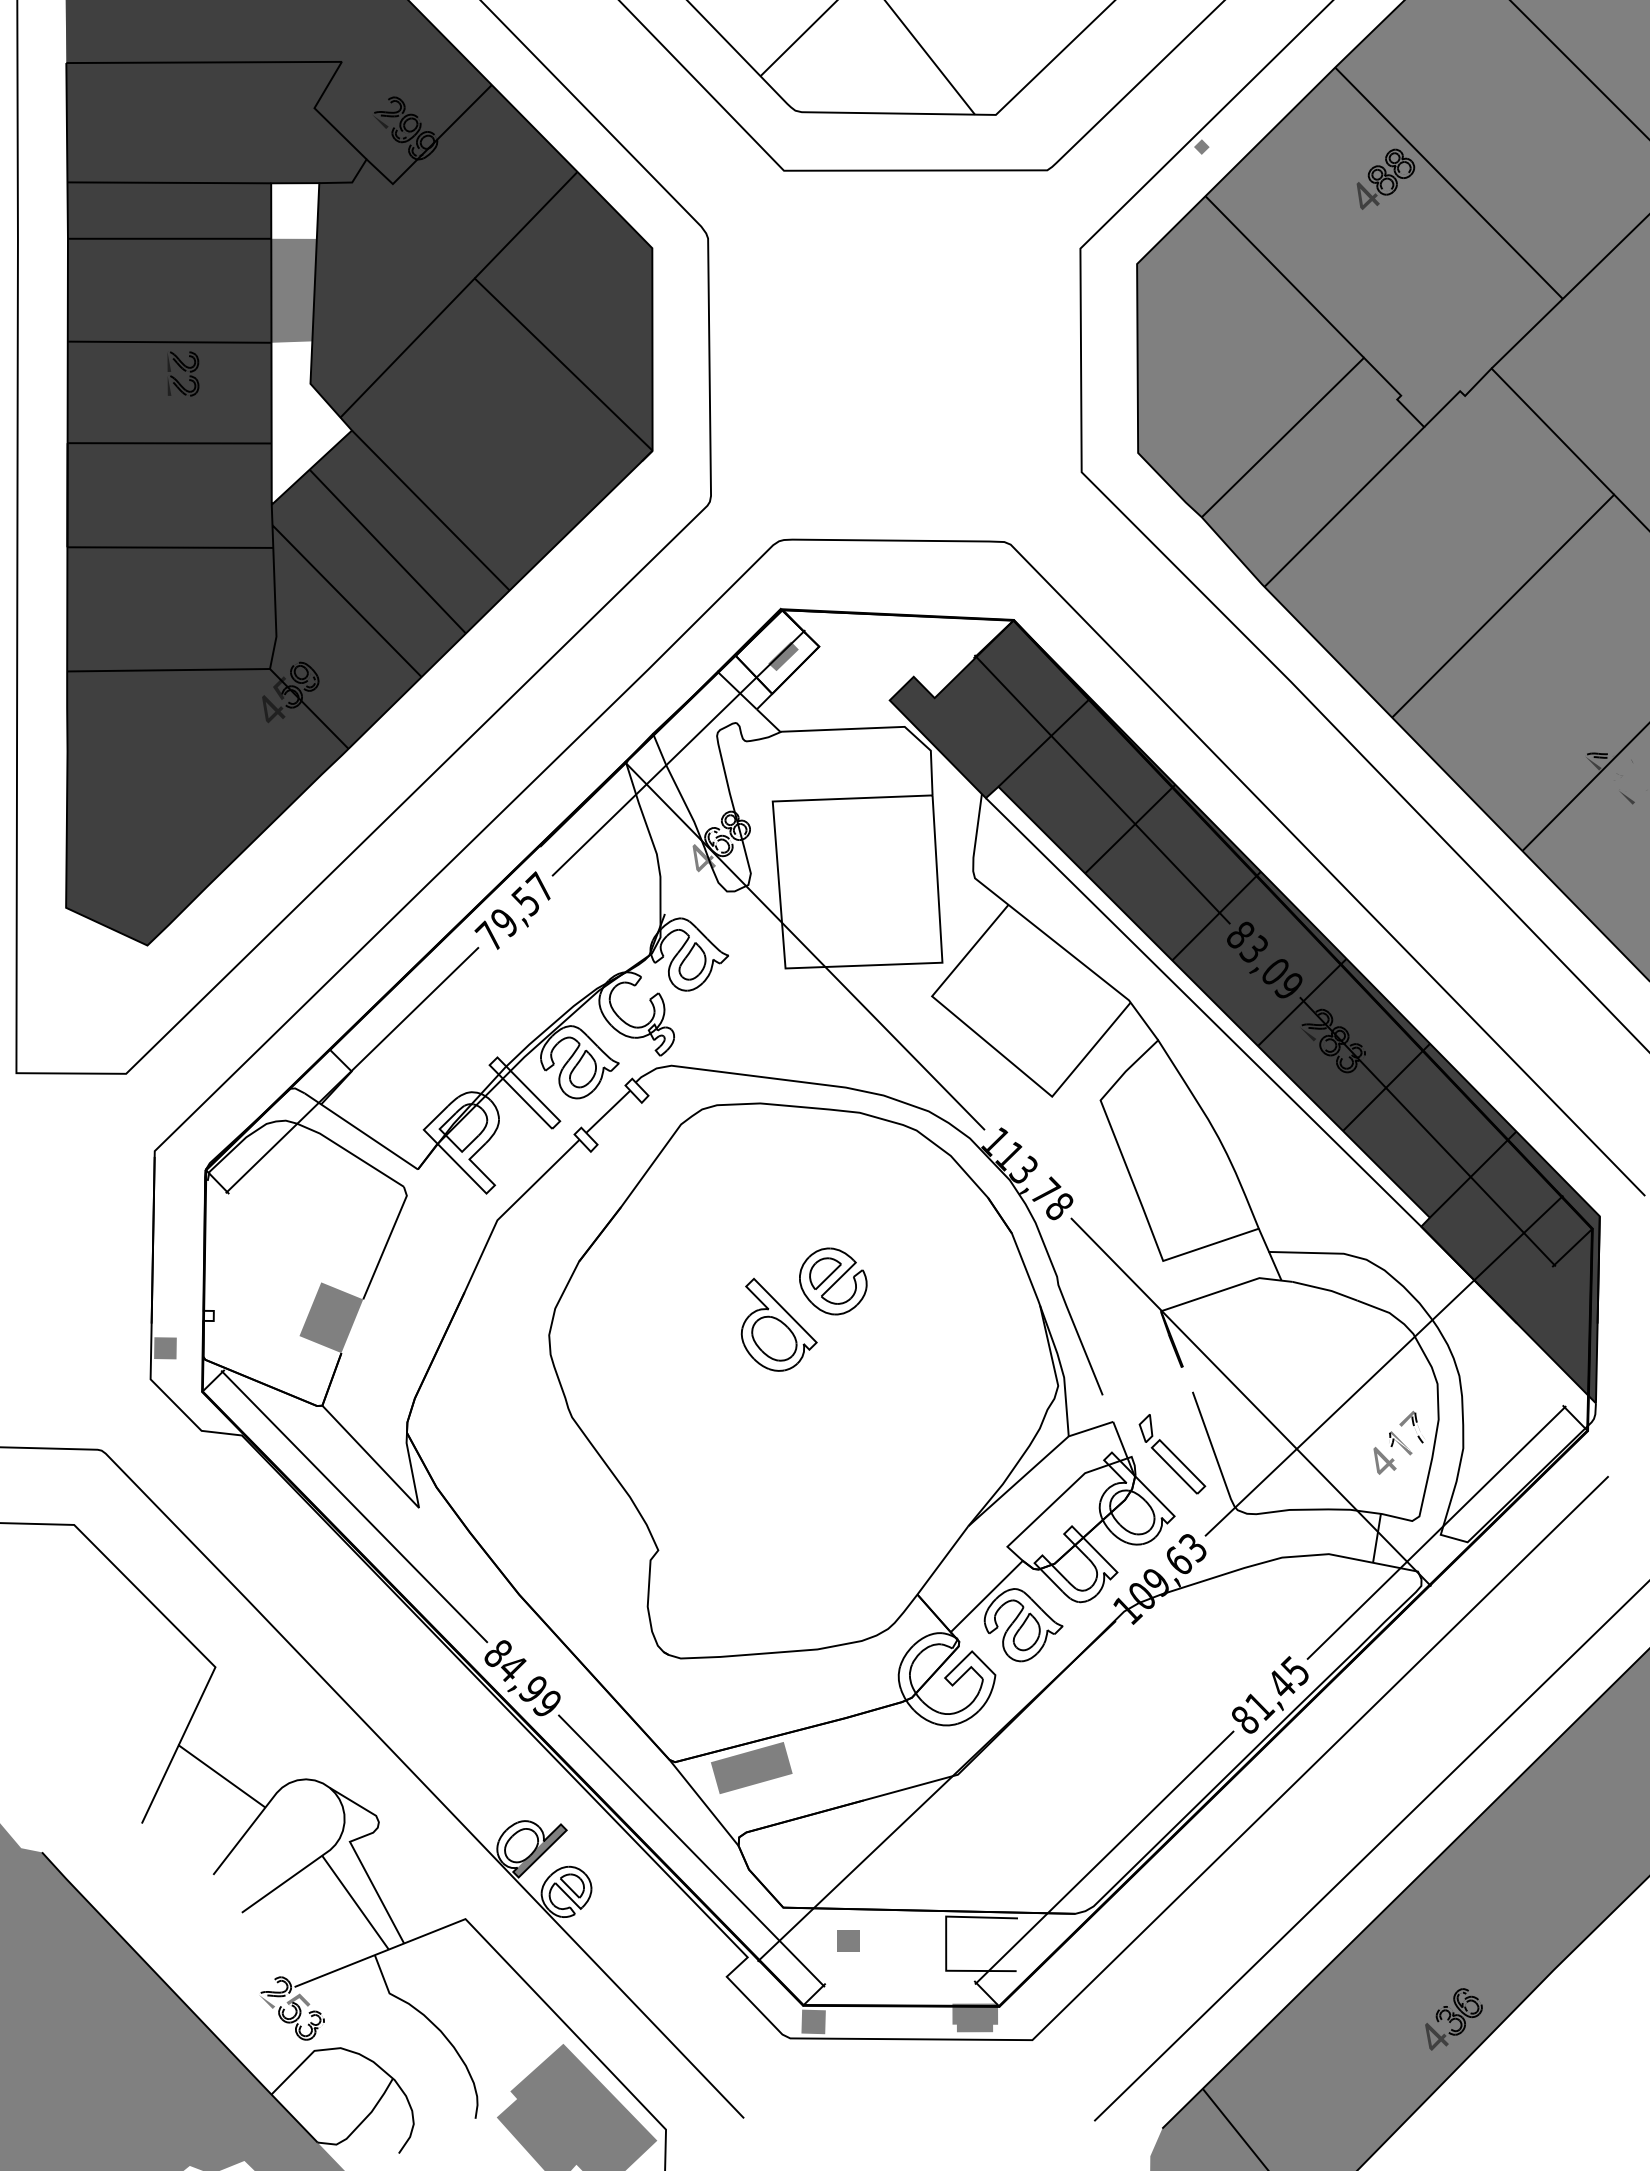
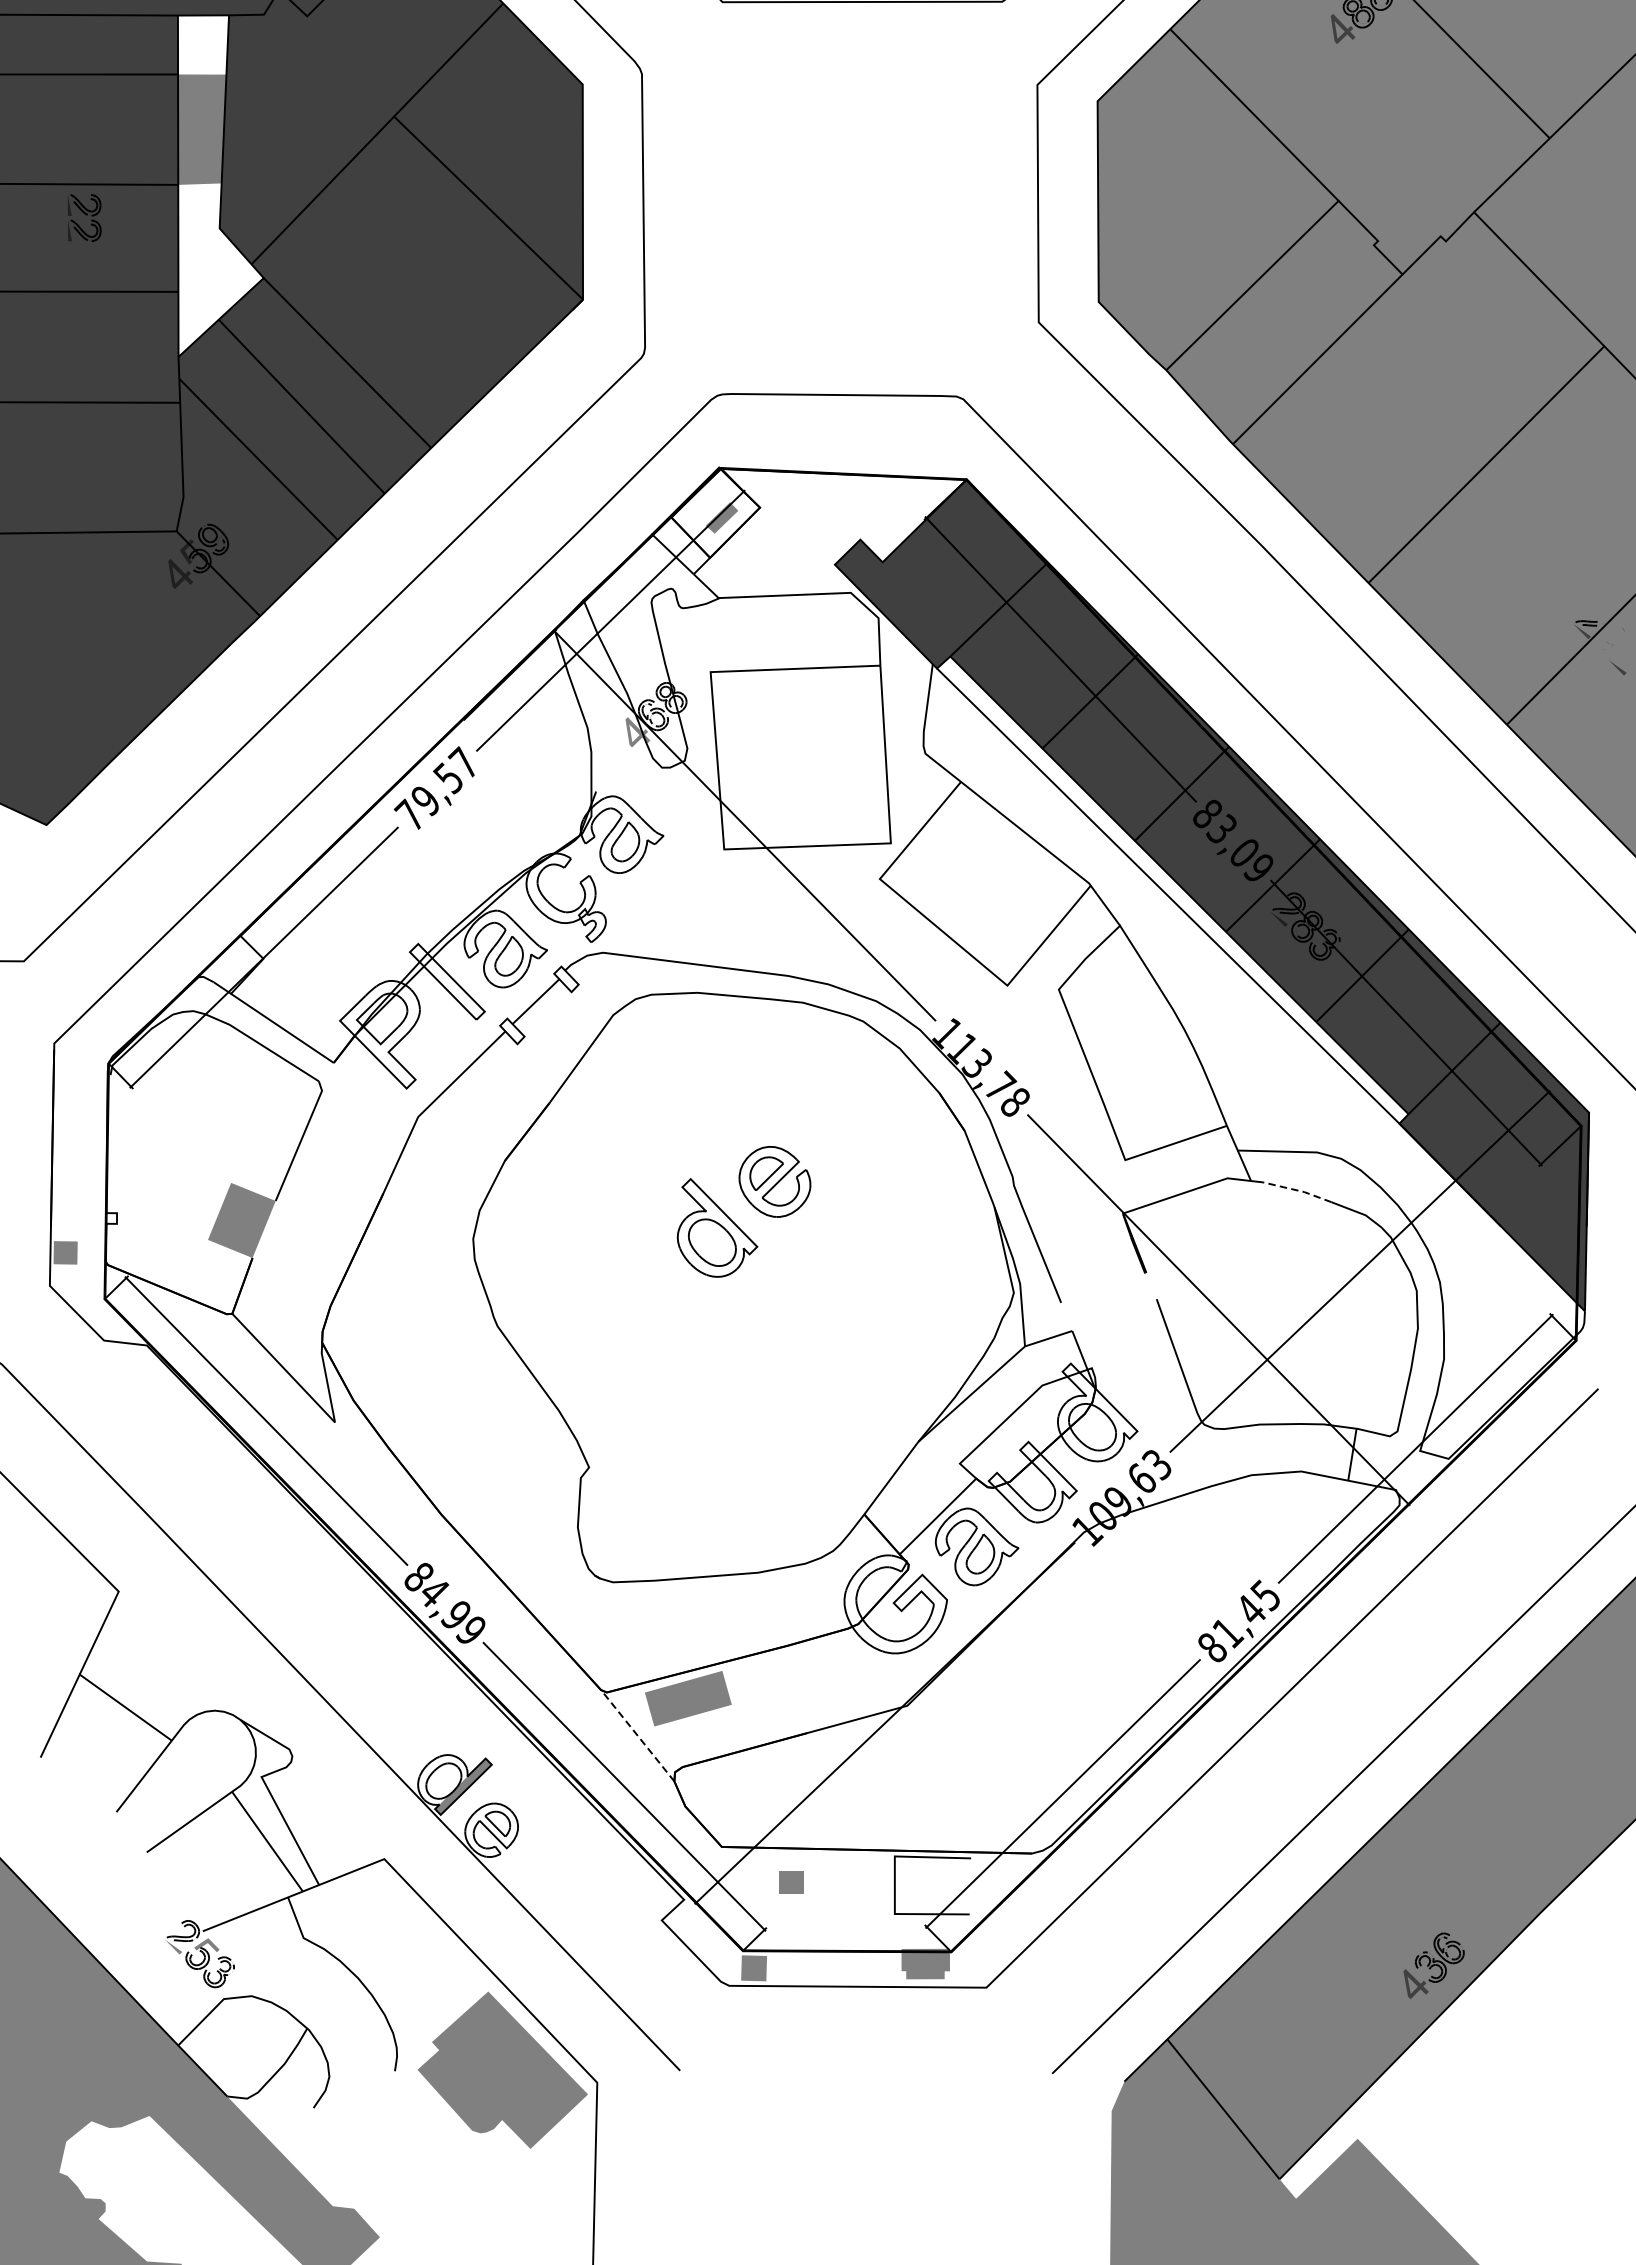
line: (1325, 1289) -> (1297, 1190), solid -> dashed
part: (1398, 1442) -> (1375, 1352), removed
part: (1172, 1454) -> (1135, 1365), removed
line: (703, 1802) -> (637, 1735), solid -> dashed

